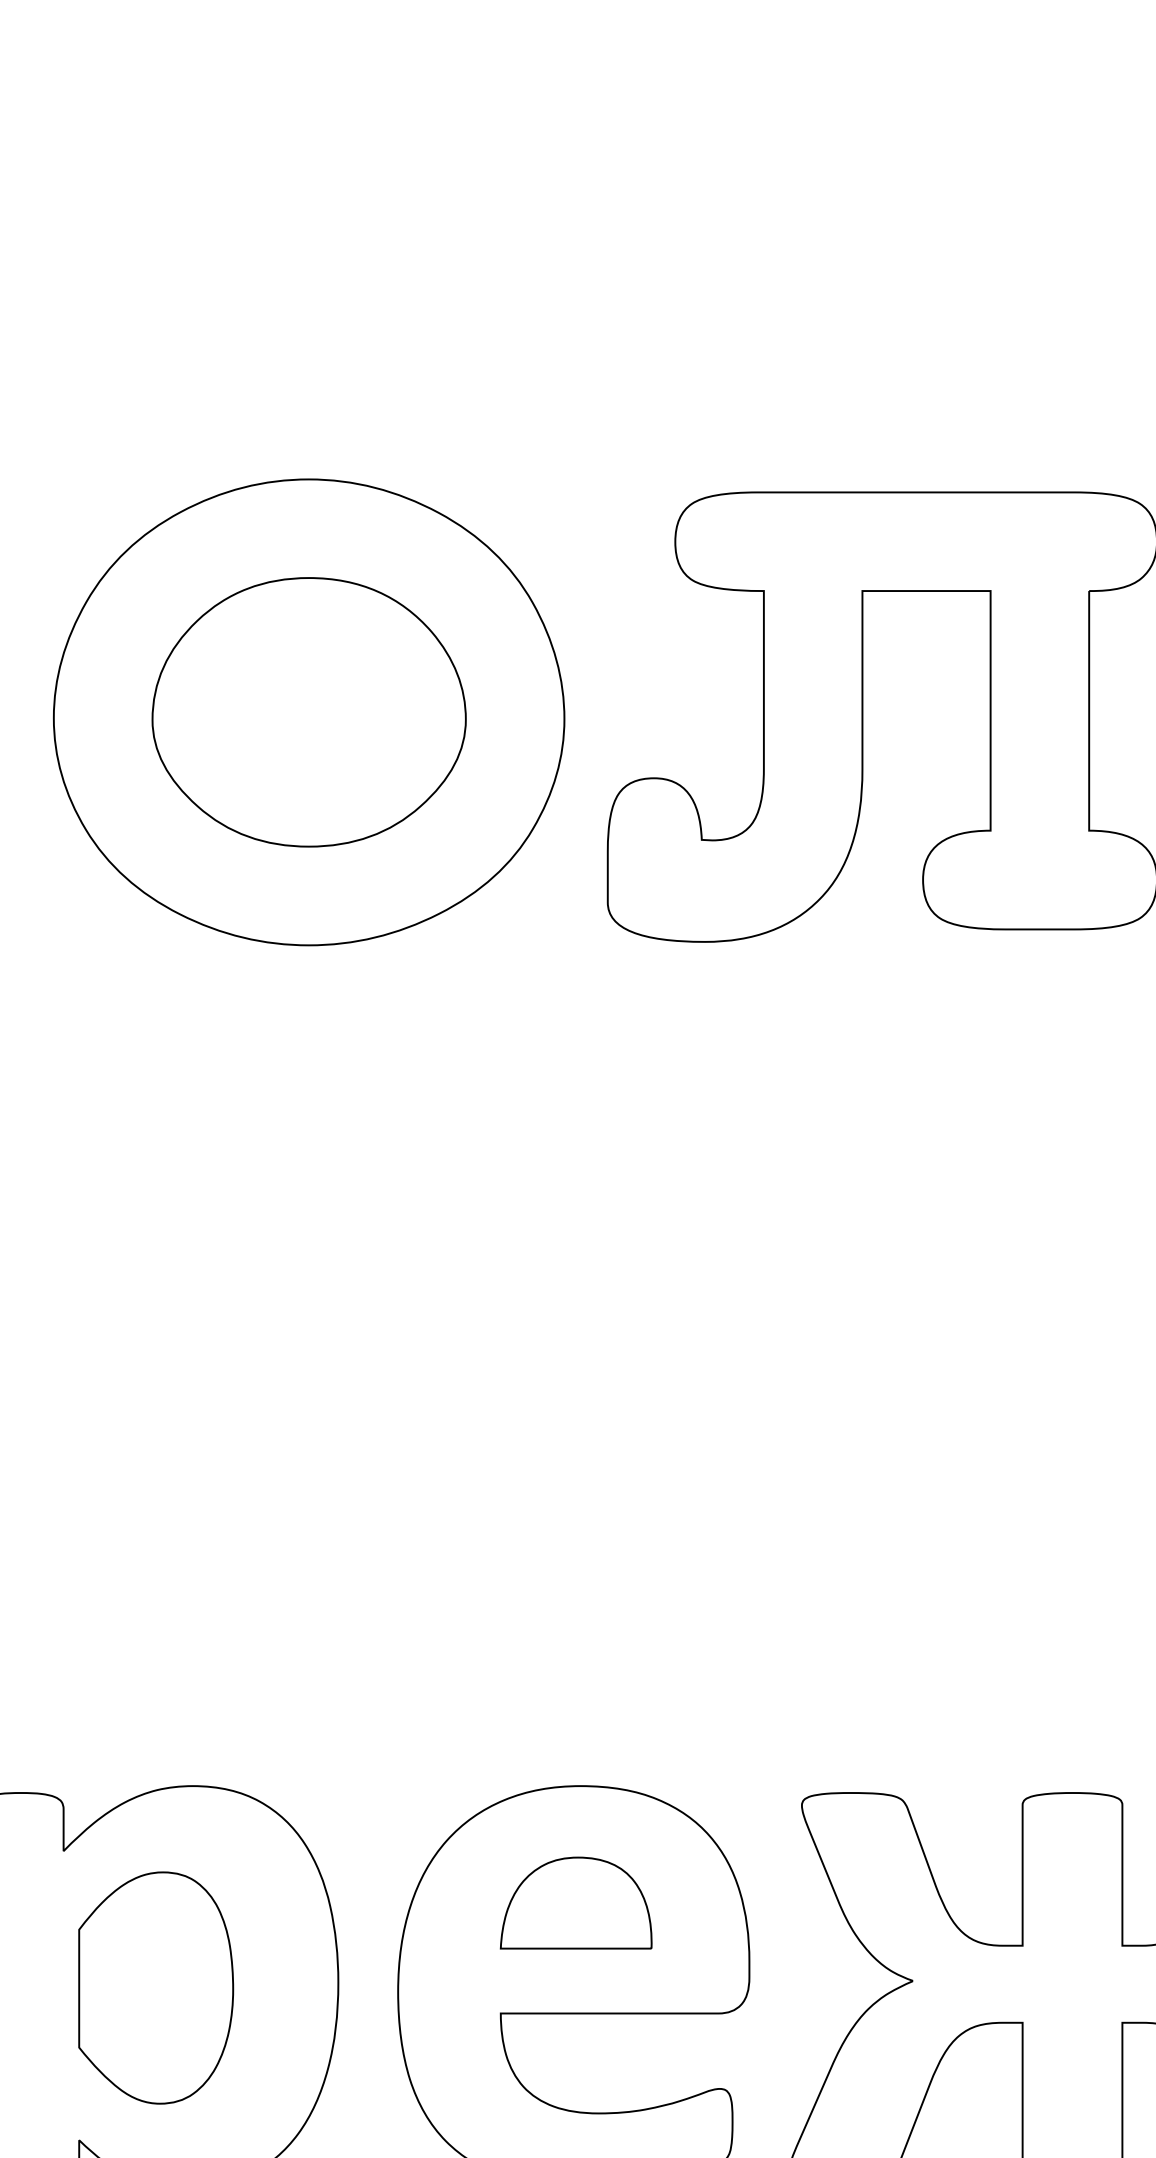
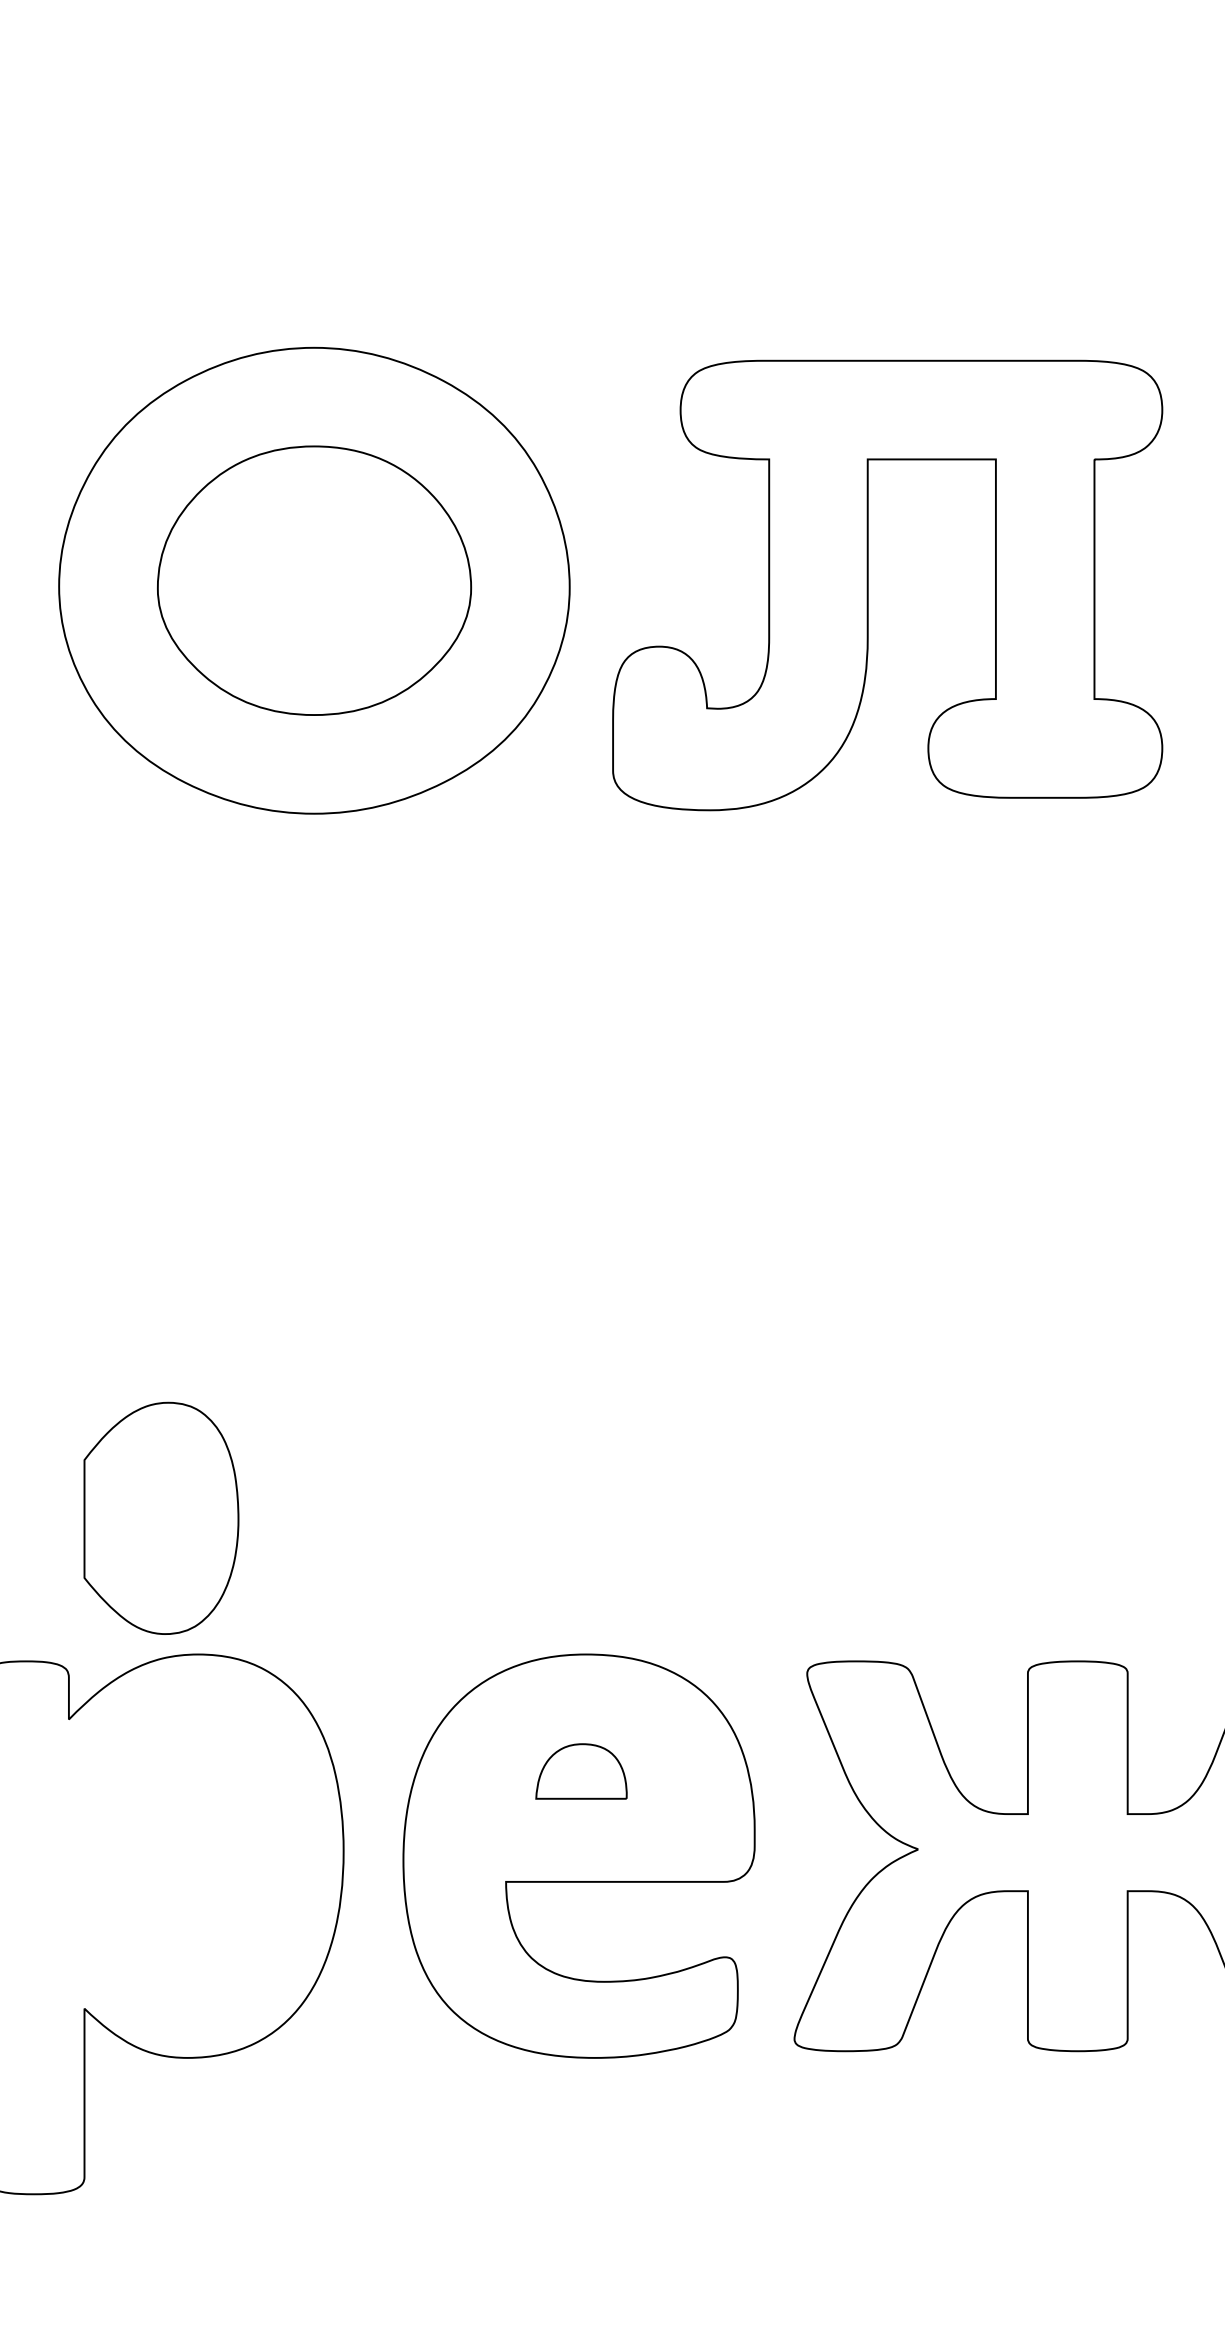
part: (576, 1903) -> (581, 1771), size x0.6
part: (156, 1987) -> (161, 1517), moved

